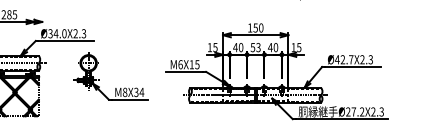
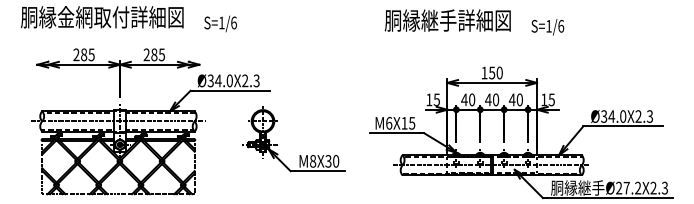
text: (255, 47) -> (492, 99), 53 -> 40
text: (344, 59) -> (613, 116), Ø42.7X2.3 -> Ø34.0X2.3
text: (141, 92) -> (335, 161), M8X34 -> M8X30

